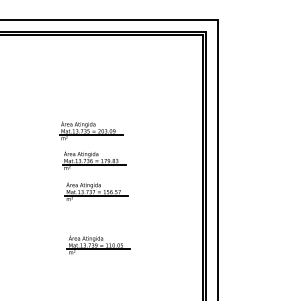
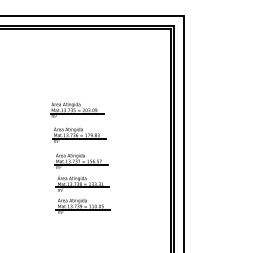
part: (98, 218) -> (82, 183), added

